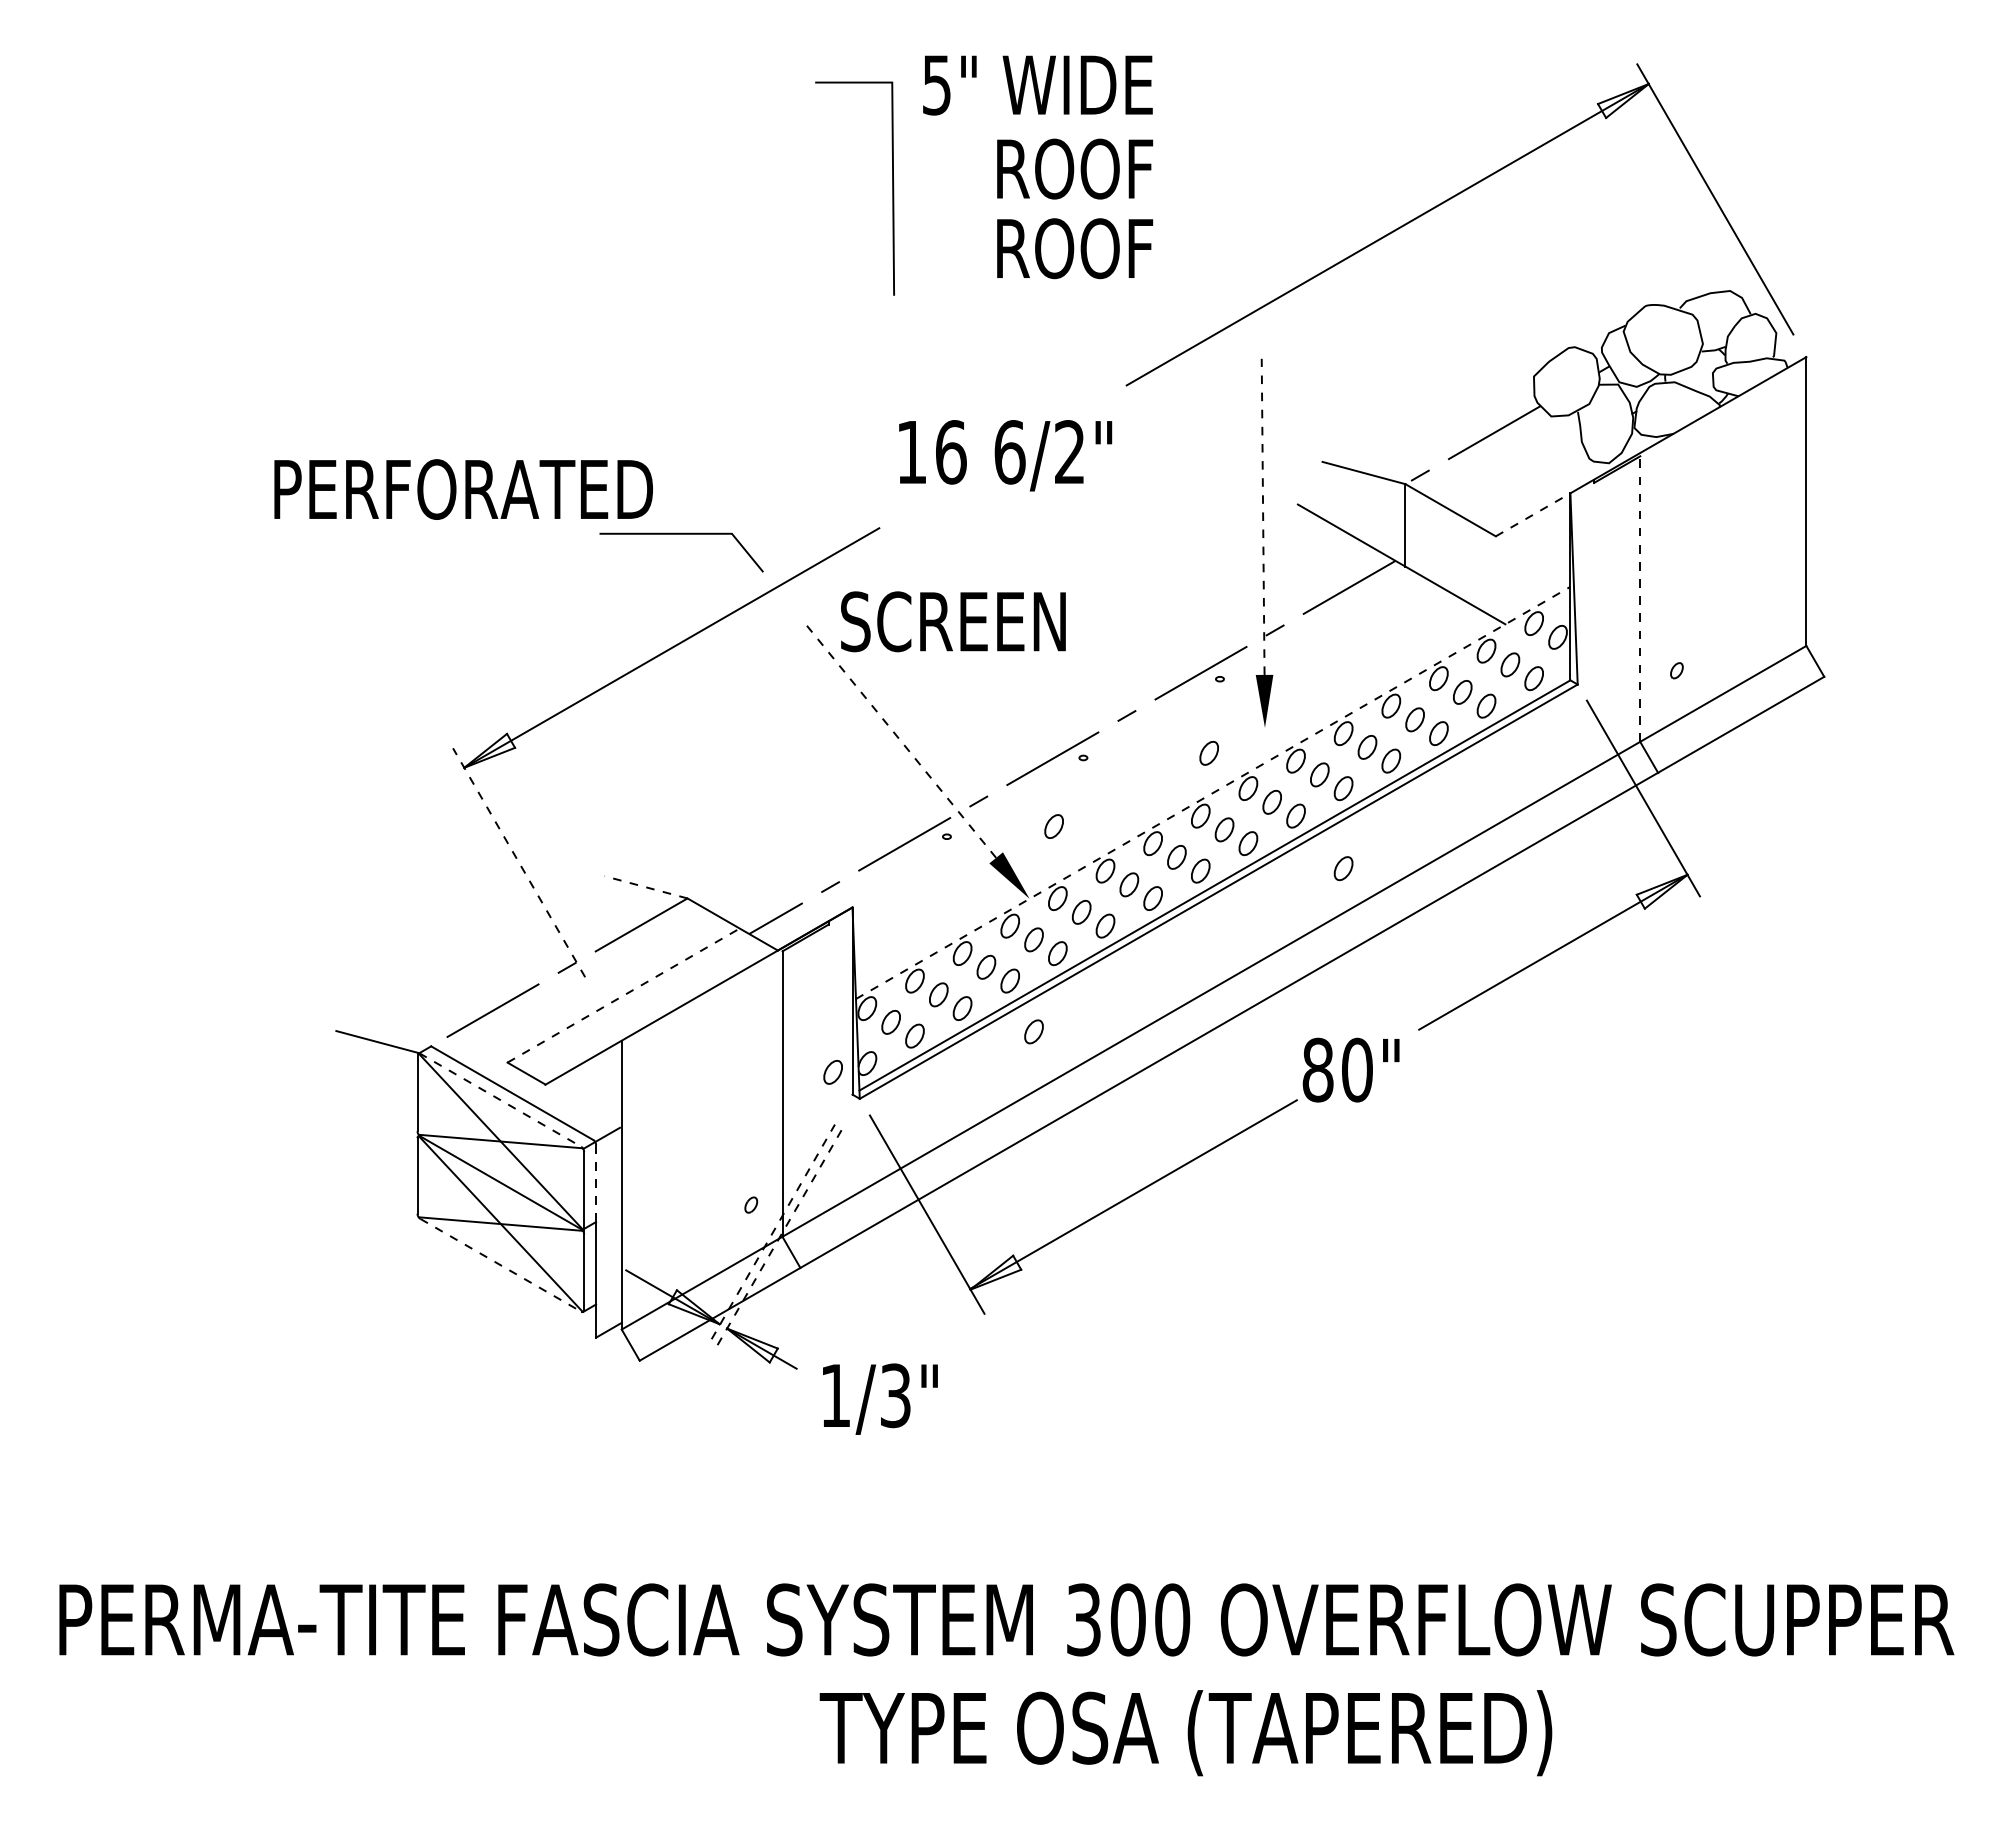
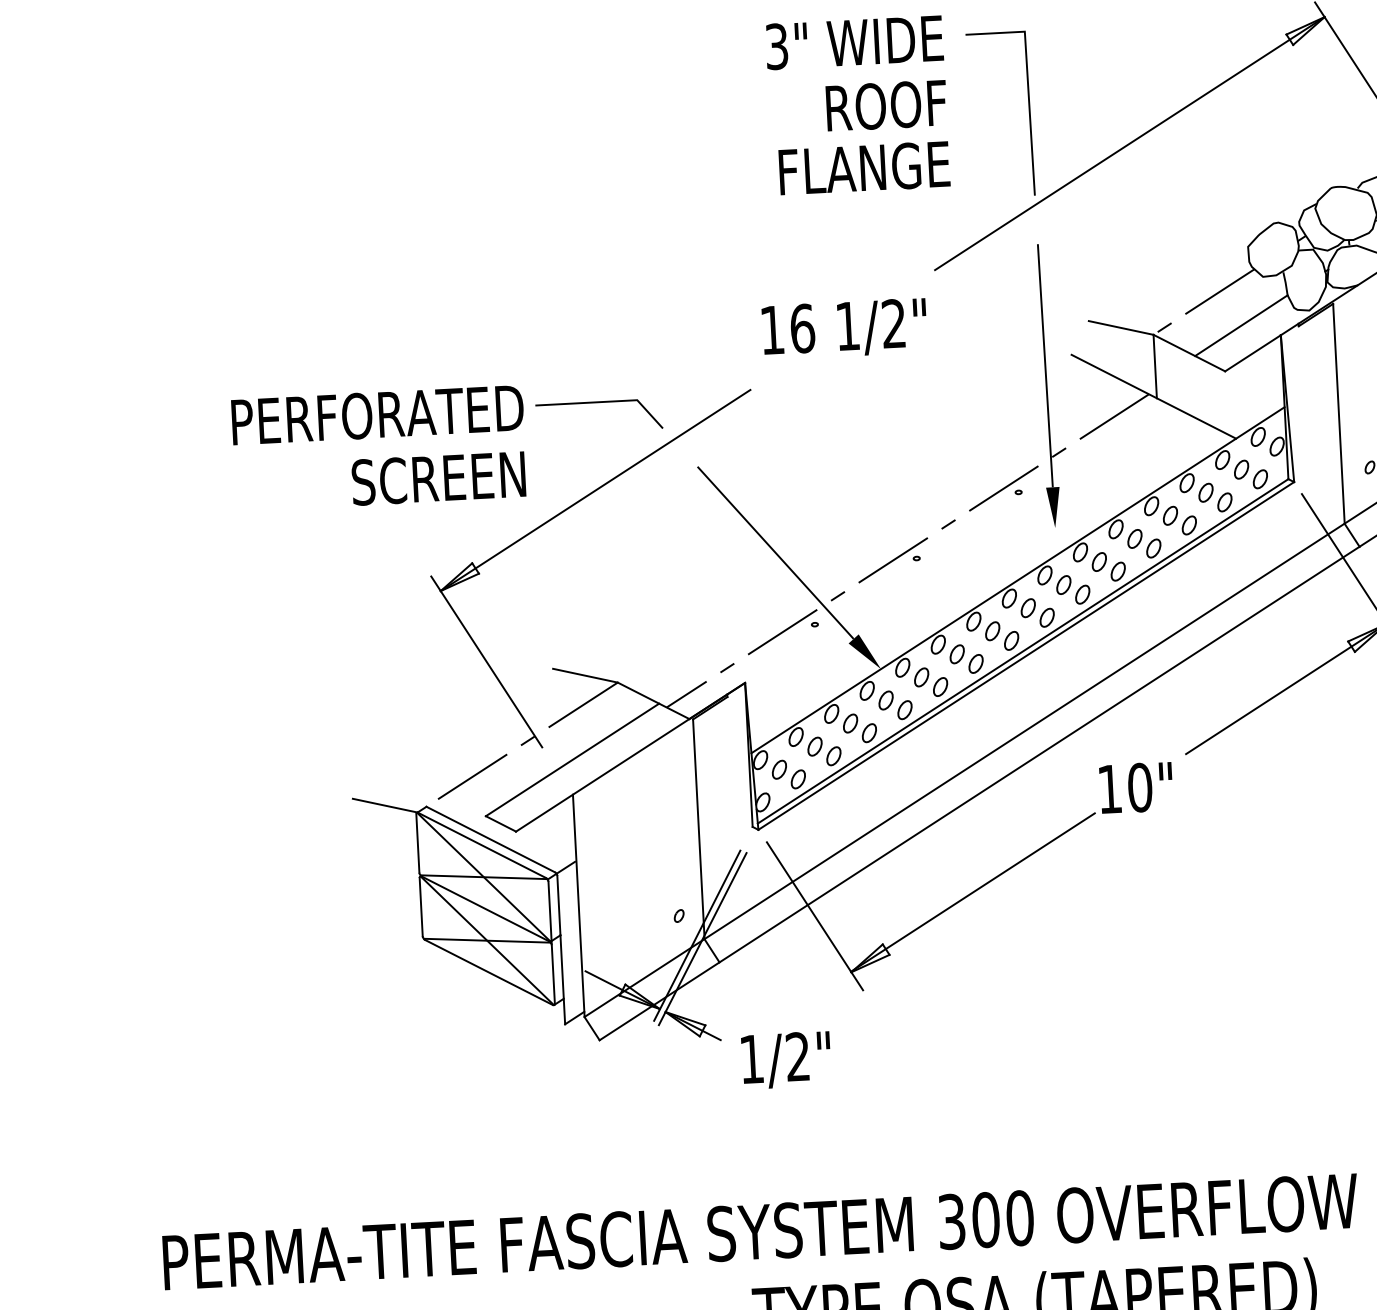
text: (936, 84) -> (776, 46), 5" -> 3"
line: (892, 188) -> (1029, 113), moved
text: (1042, 248) -> (864, 168), ROOF -> FLANGE
text: (1009, 452) -> (847, 326), 6/2" -> 1/2"
line: (1519, 478) -> (1241, 325), added
text: (463, 489) -> (377, 415), moved
line: (1533, 514) -> (1253, 353), dashed -> solid
line: (1263, 516) -> (1045, 365), dashed -> solid
line: (1640, 599) -> (1339, 414), dashed -> solid
text: (953, 621) -> (438, 478), moved
line: (900, 741) -> (775, 553), dashed -> solid
circle: (1208, 752) -> (1012, 549), removed
line: (1213, 792) -> (1018, 579), dashed -> solid
circle: (1053, 826) -> (896, 612), removed
line: (518, 862) -> (486, 661), dashed -> solid
circle: (1343, 868) -> (1121, 633), removed
line: (646, 887) -> (585, 675), dashed -> solid
line: (624, 995) -> (573, 759), dashed -> solid
circle: (1033, 1031) -> (889, 771), removed
text: (1317, 1069) -> (1109, 788), 80" -> 10"
circle: (832, 1072) -> (736, 810), removed
line: (500, 1100) -> (482, 845), dashed -> solid
line: (596, 1183) -> (559, 905), dashed -> solid
line: (773, 1231) -> (697, 935), dashed -> solid
line: (780, 1236) -> (702, 939), dashed -> solid
line: (500, 1265) -> (488, 972), dashed -> solid
text: (895, 1395) -> (797, 1056), 1/3" -> 1/2"

